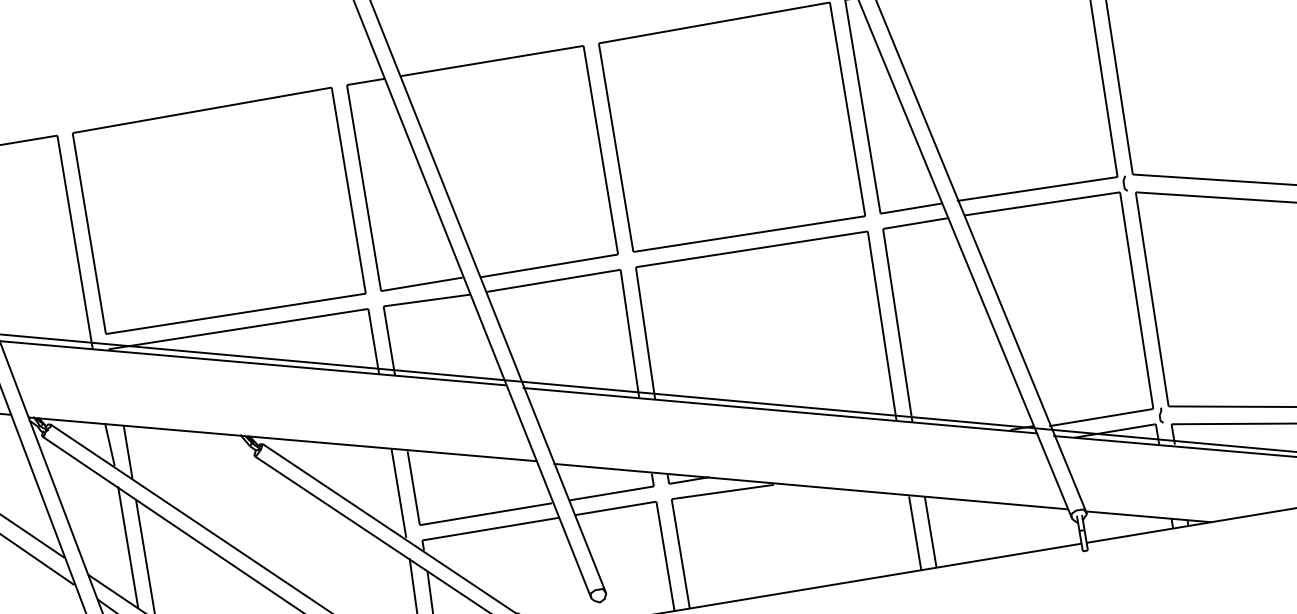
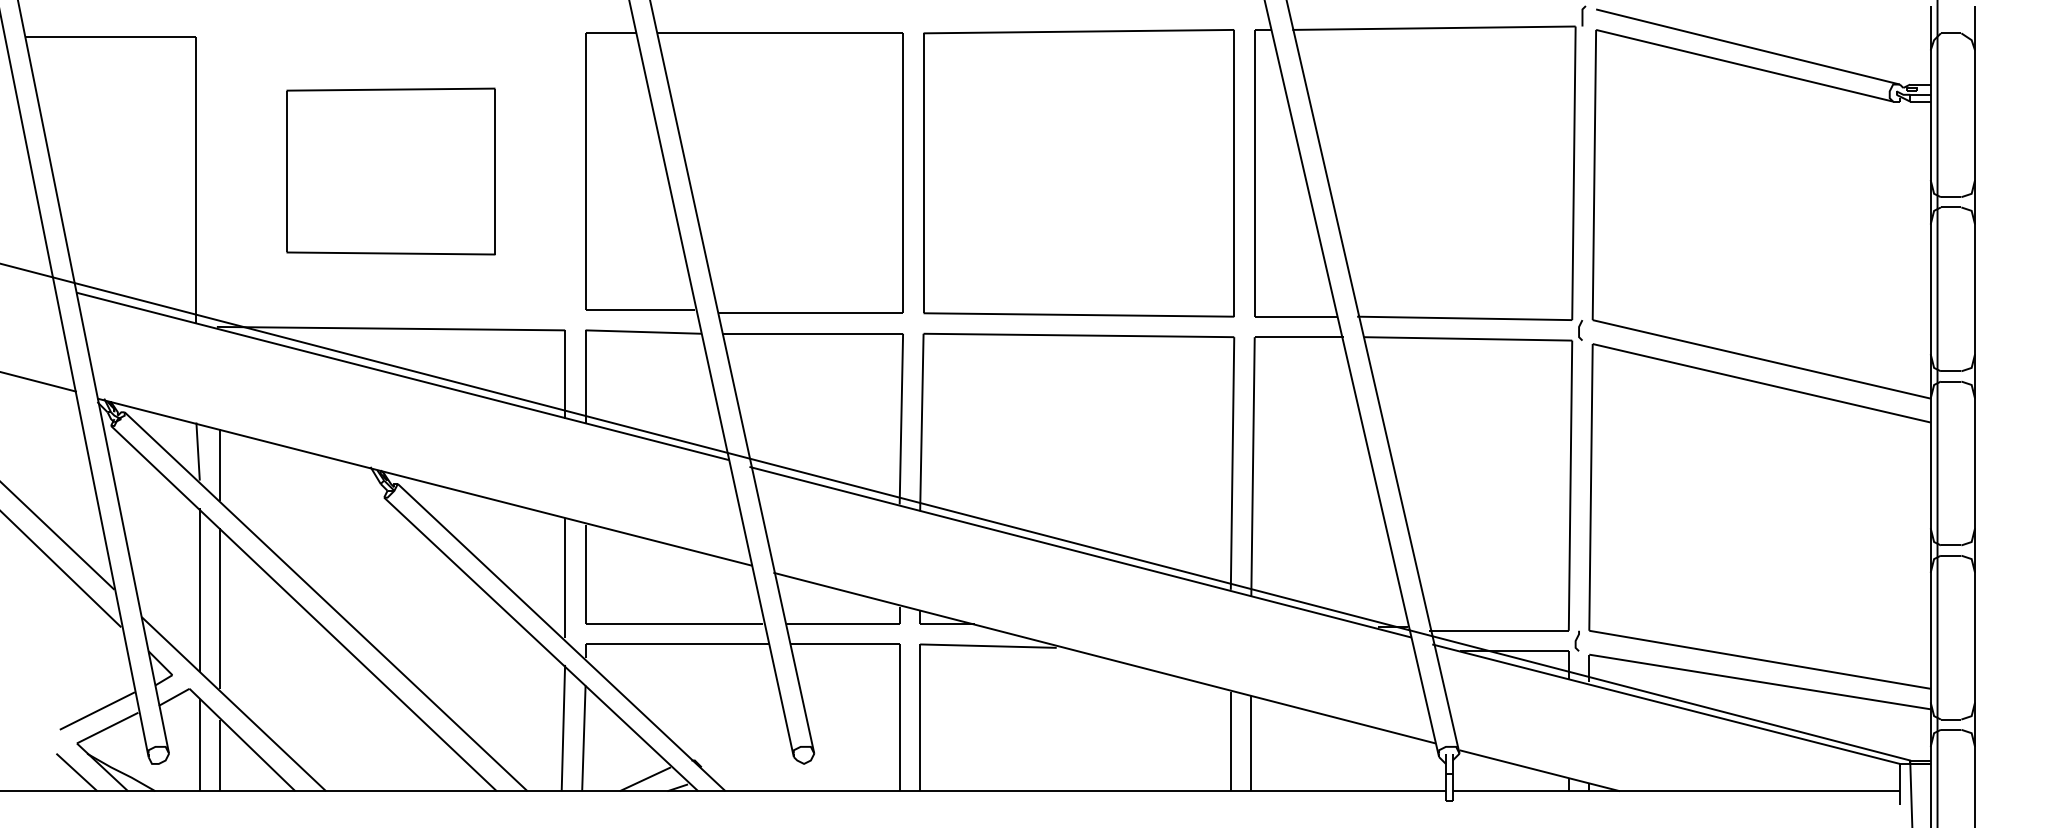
part: (218, 212) -> (390, 171), size x0.6

